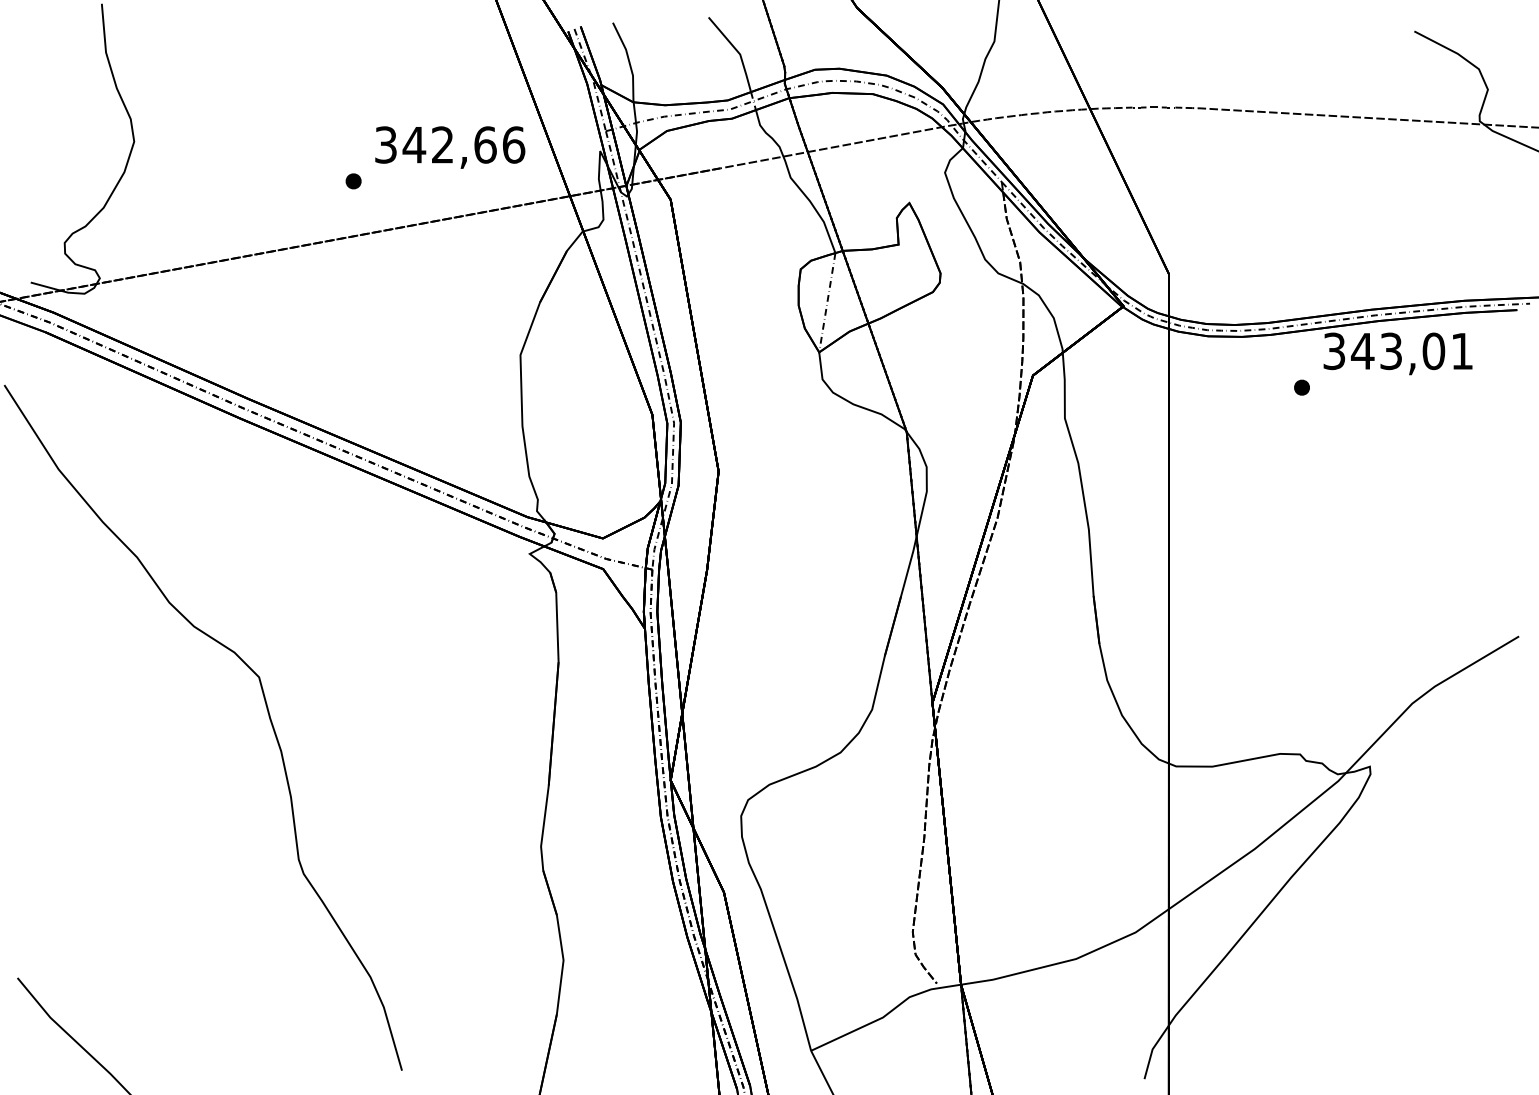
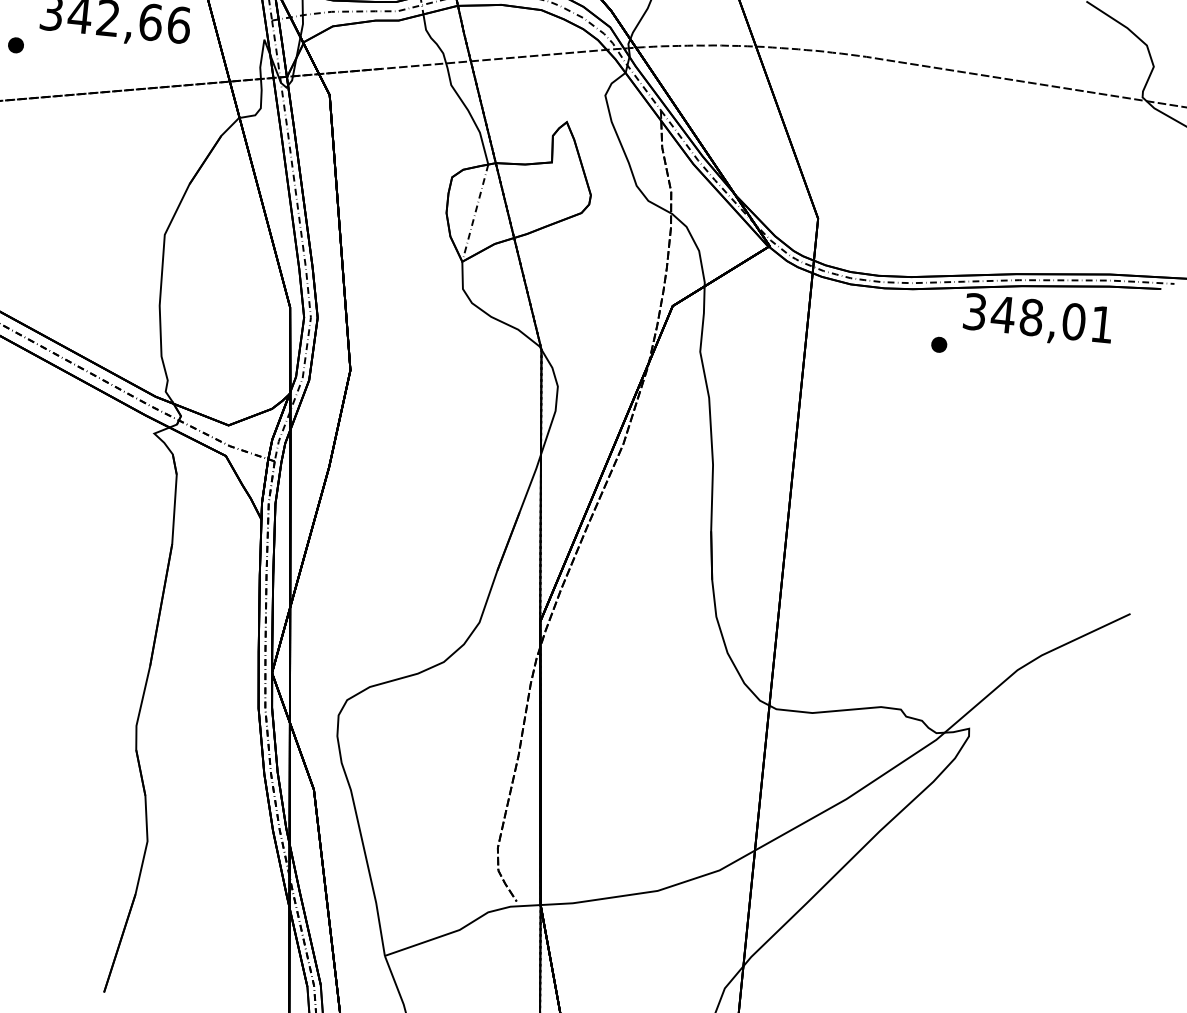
text: (1391, 351) -> (1031, 317), 343,01 -> 348,01

